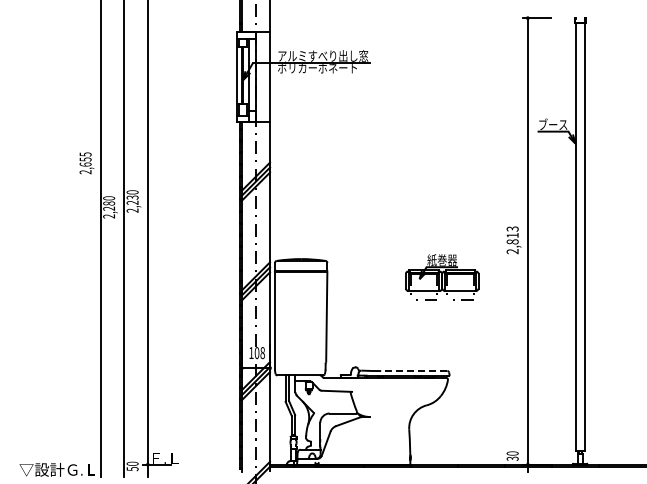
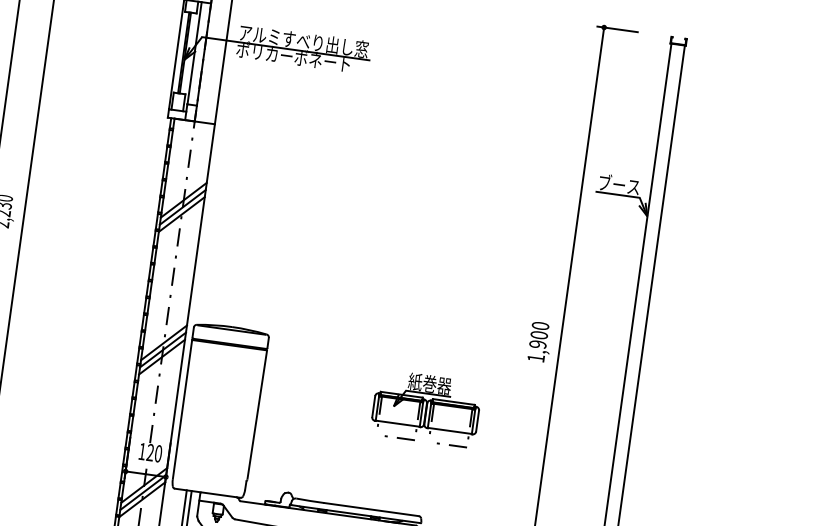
text: (512, 240) -> (538, 342), 2,813 -> 1,900
part: (442, 277) -> (426, 408), moved
text: (259, 353) -> (153, 453), 108 -> 120
line: (413, 371) -> (370, 510), dashed -> solid

